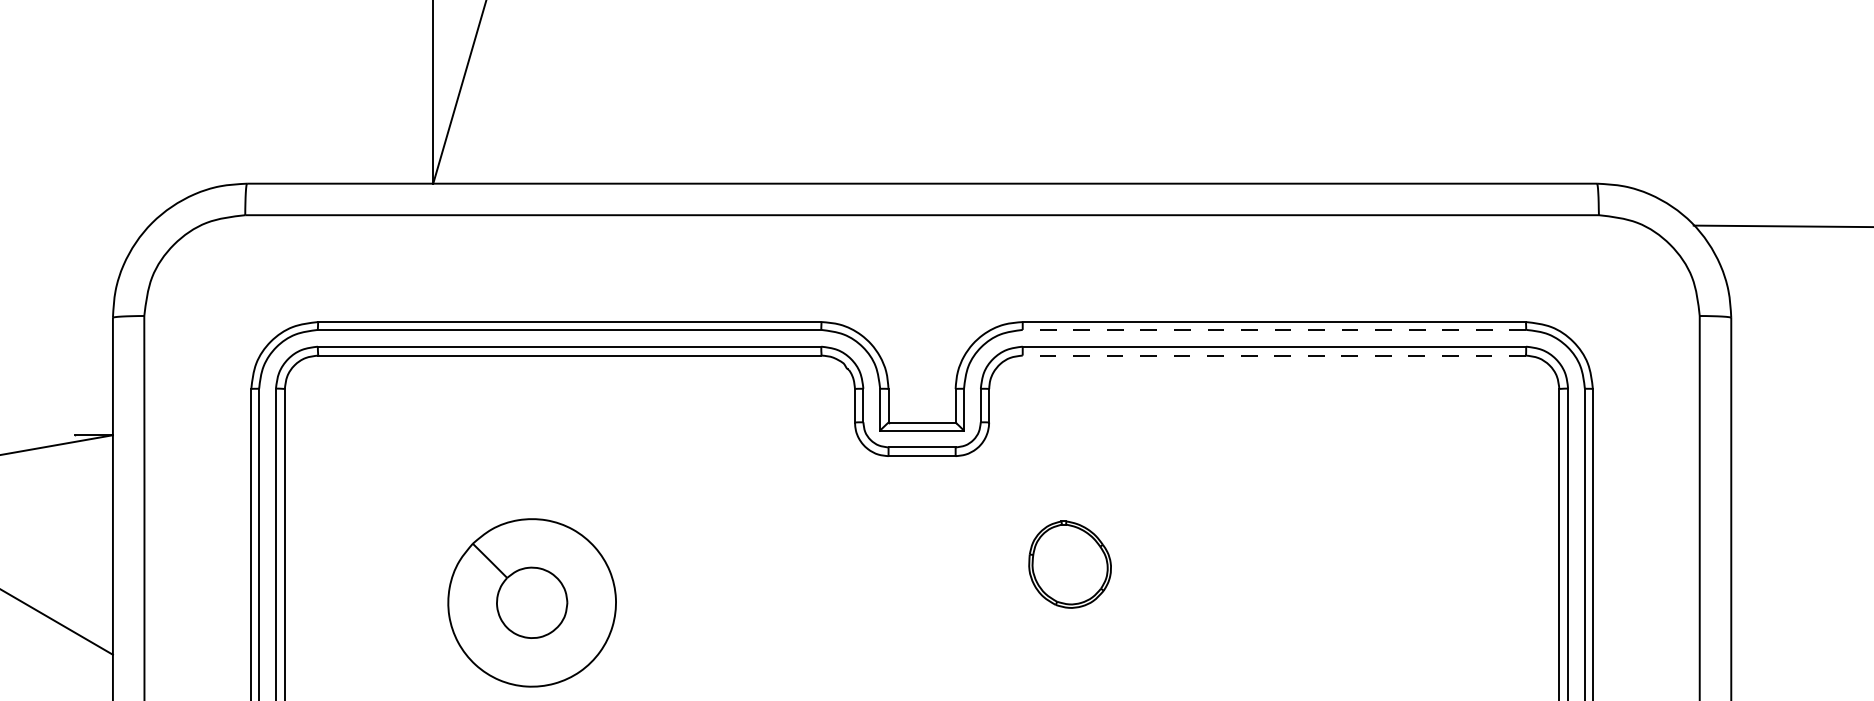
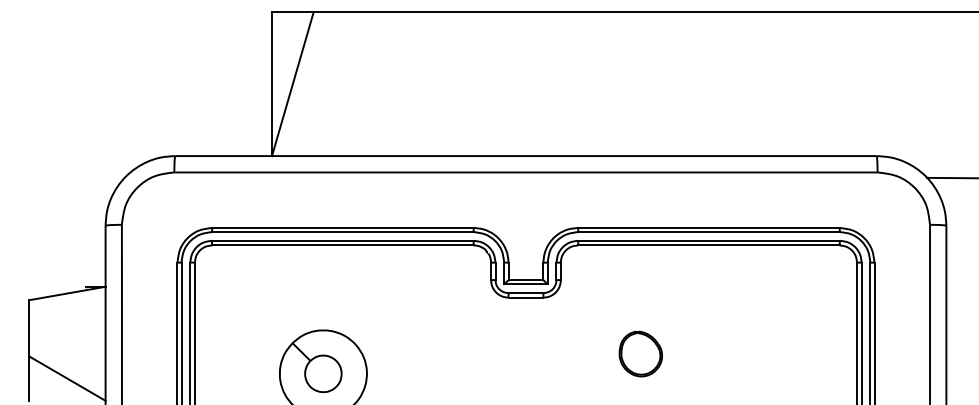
line: (1275, 330) -> (709, 232), dashed -> solid
line: (1273, 355) -> (708, 245), dashed -> solid
part: (1069, 563) -> (640, 353), moved

